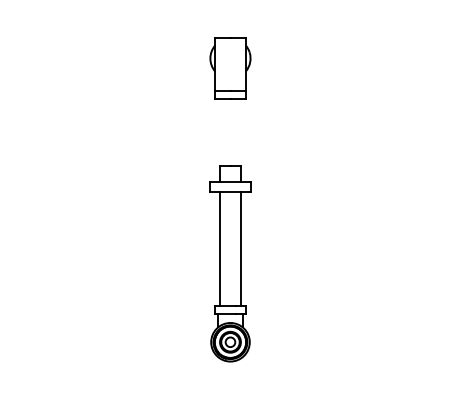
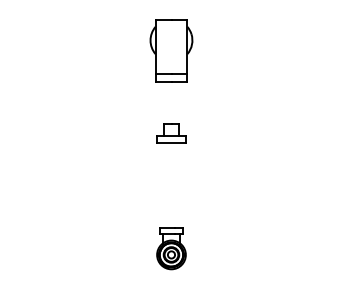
part: (230, 69) -> (171, 51), size x1.4
line: (221, 247) -> (164, 184), removed
line: (239, 247) -> (178, 184), removed

